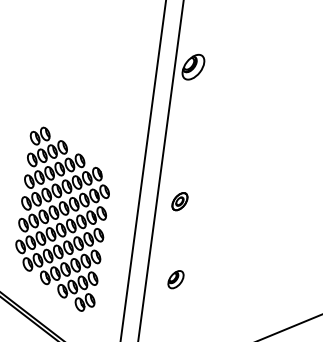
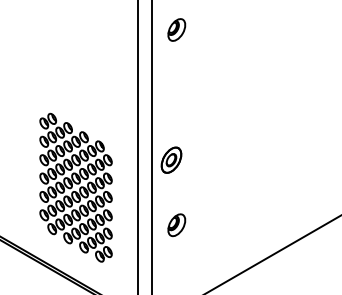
part: (193, 66) -> (176, 29), moved
part: (180, 200) -> (171, 159), size x1.67
part: (175, 279) -> (176, 225), size x1.43

